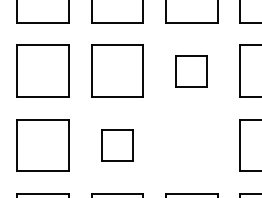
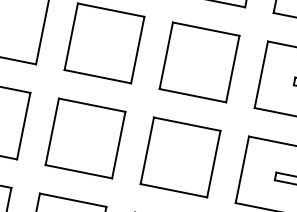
part: (191, 70) -> (199, 61), size x1.67
part: (117, 145) -> (85, 138), size x1.67
part: (191, 145) -> (180, 157), added

